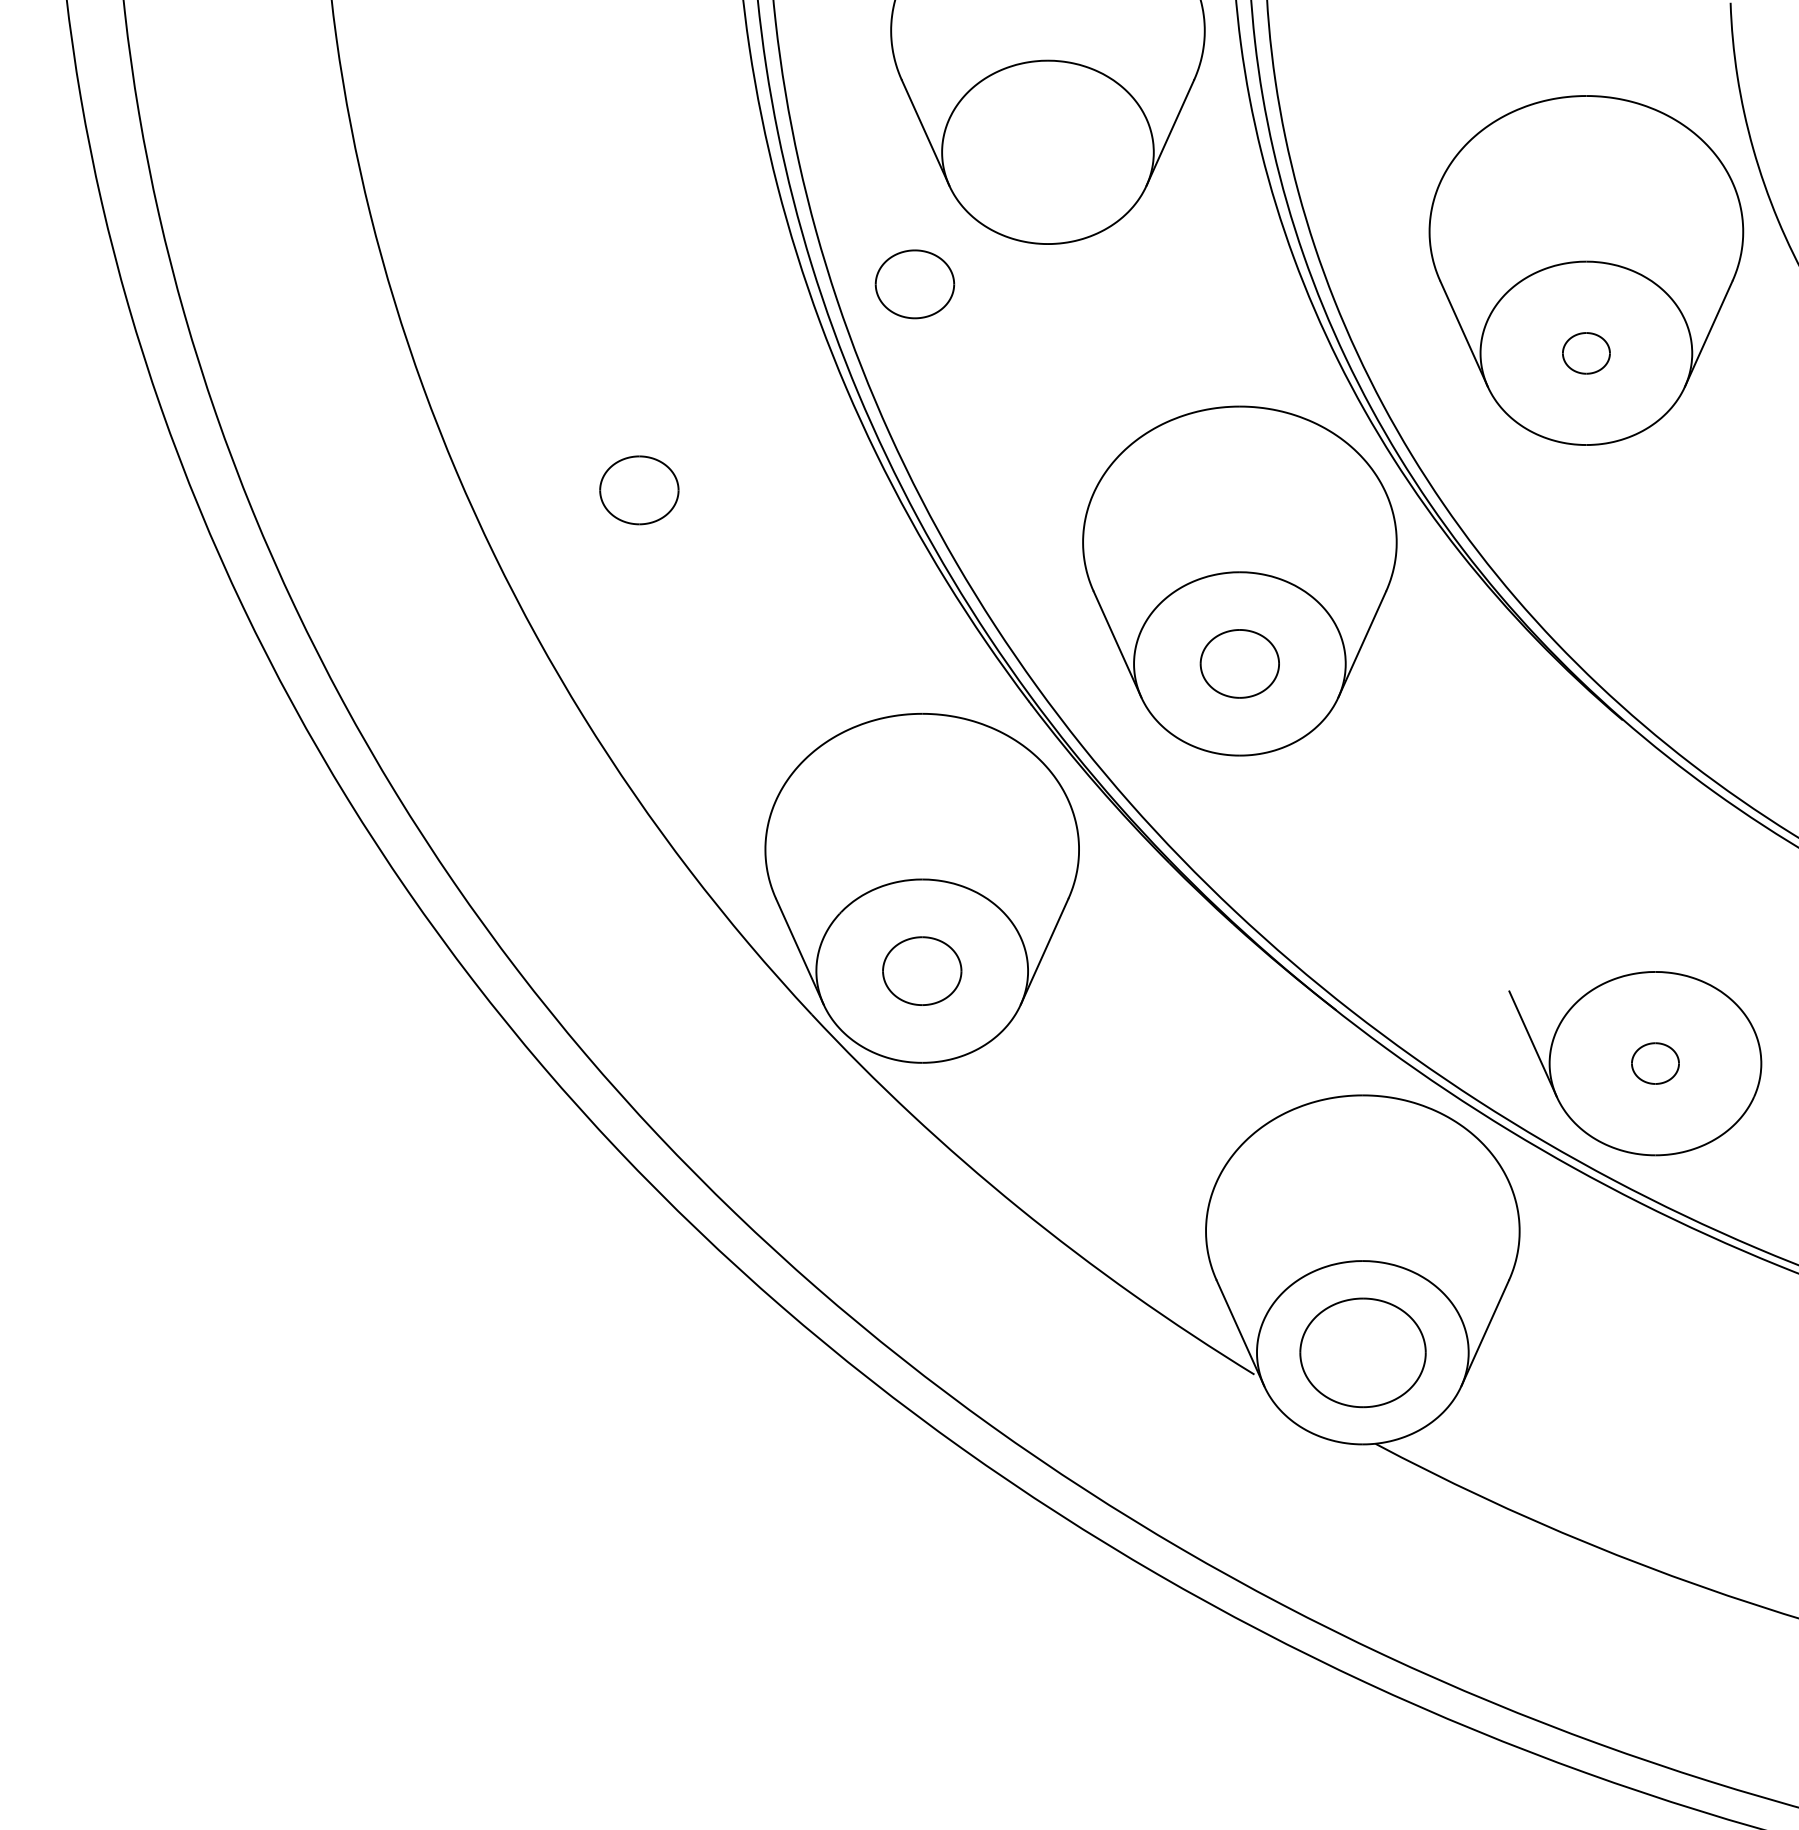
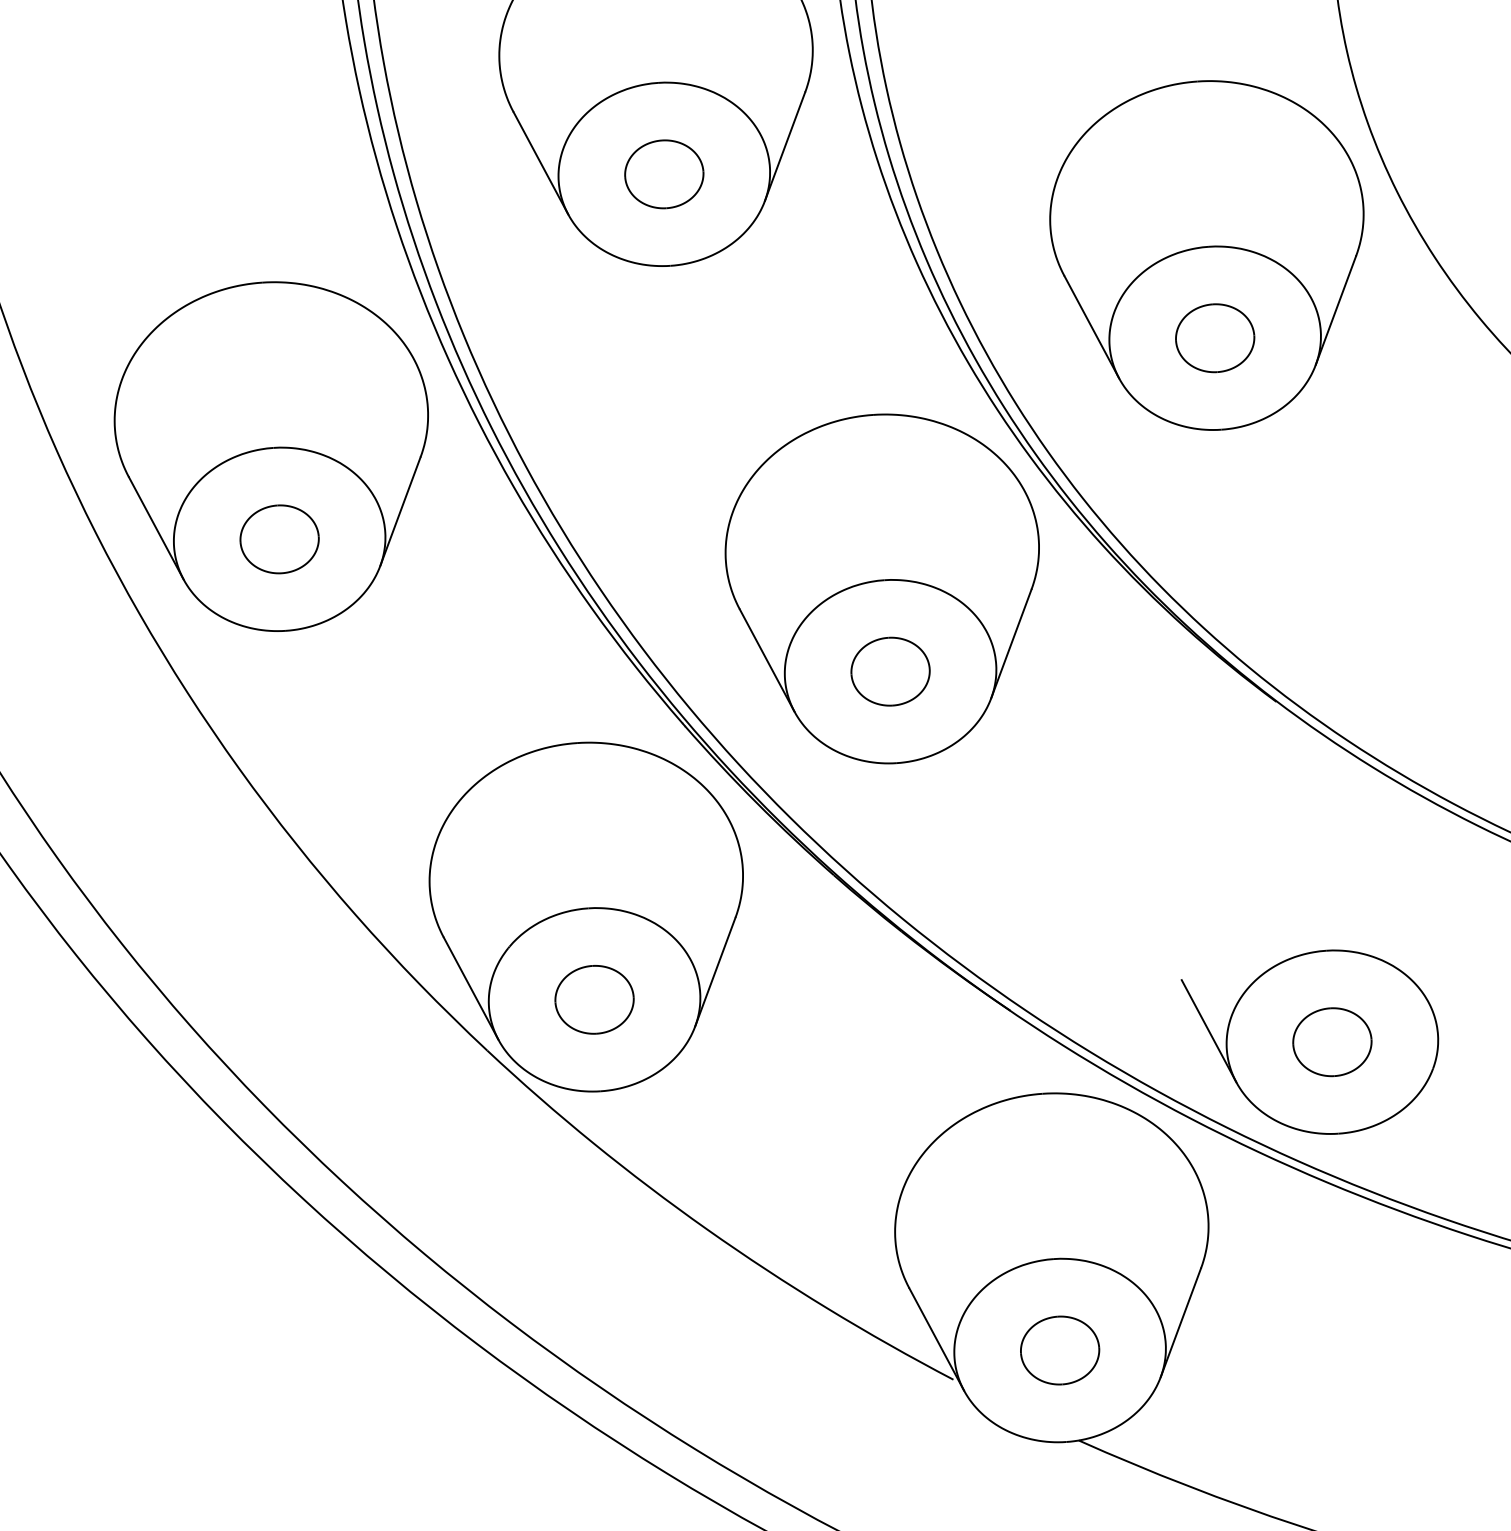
part: (914, 284) -> (663, 174), moved
part: (1586, 353) -> (1215, 338), size x1.67
part: (639, 407) -> (274, 456), added
part: (1655, 1063) -> (1332, 1042), size x1.67
part: (1362, 1352) -> (1059, 1350), size x0.62

